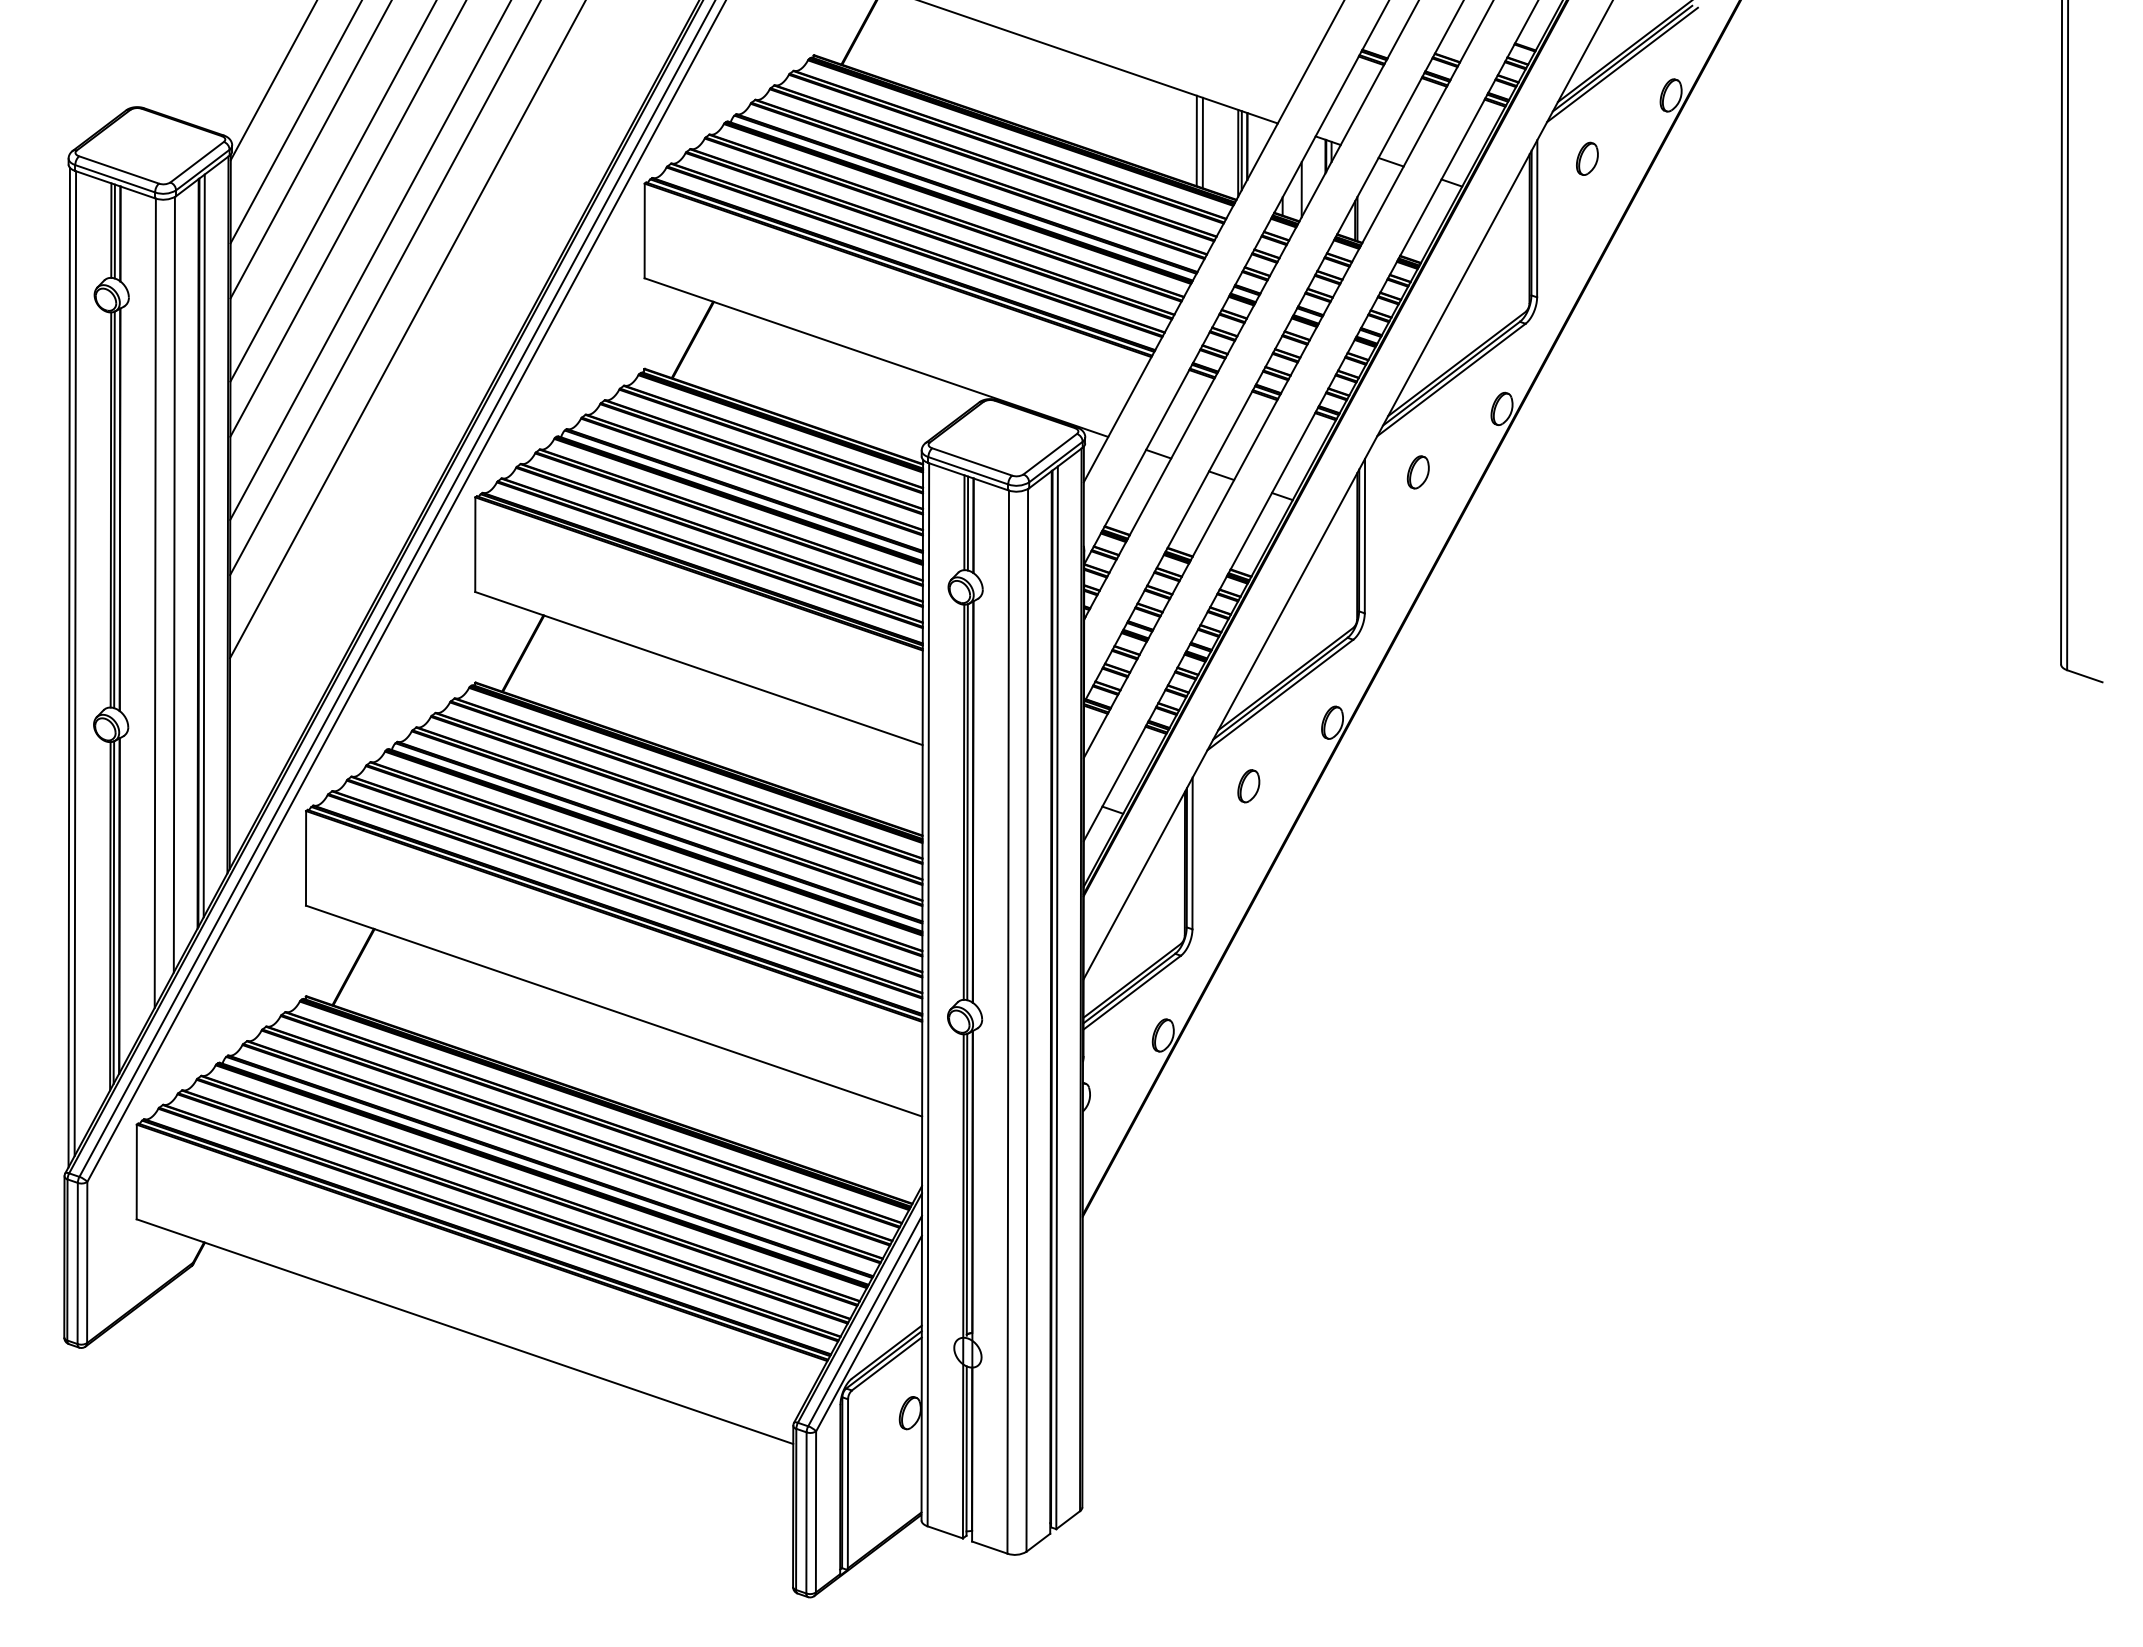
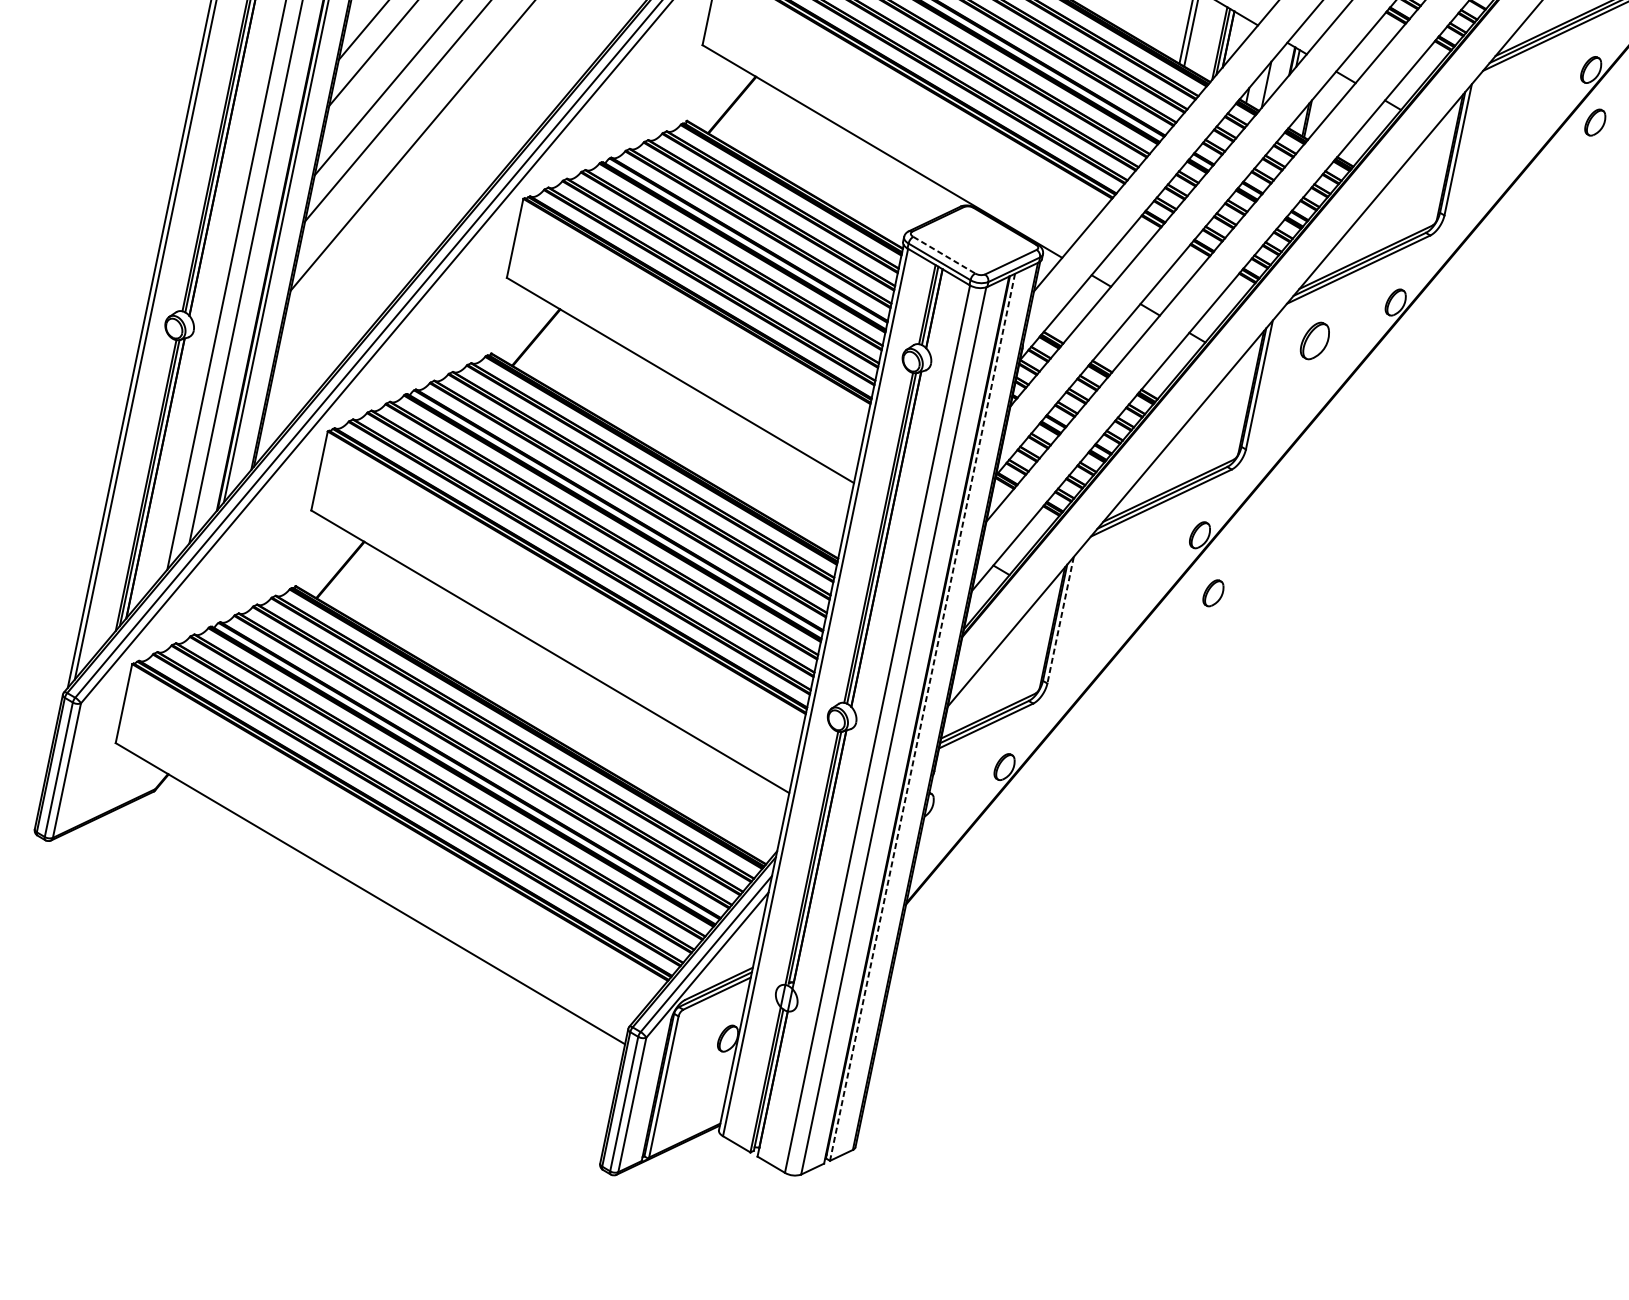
part: (1587, 158) -> (1595, 122), moved
line: (972, 462) -> (944, 255), solid -> dashed
part: (1417, 472) -> (1314, 341), size x1.4
part: (1248, 786) -> (1213, 593), moved
line: (1192, 853) -> (1060, 620), solid -> dashed
line: (1057, 998) -> (922, 717), solid -> dashed

